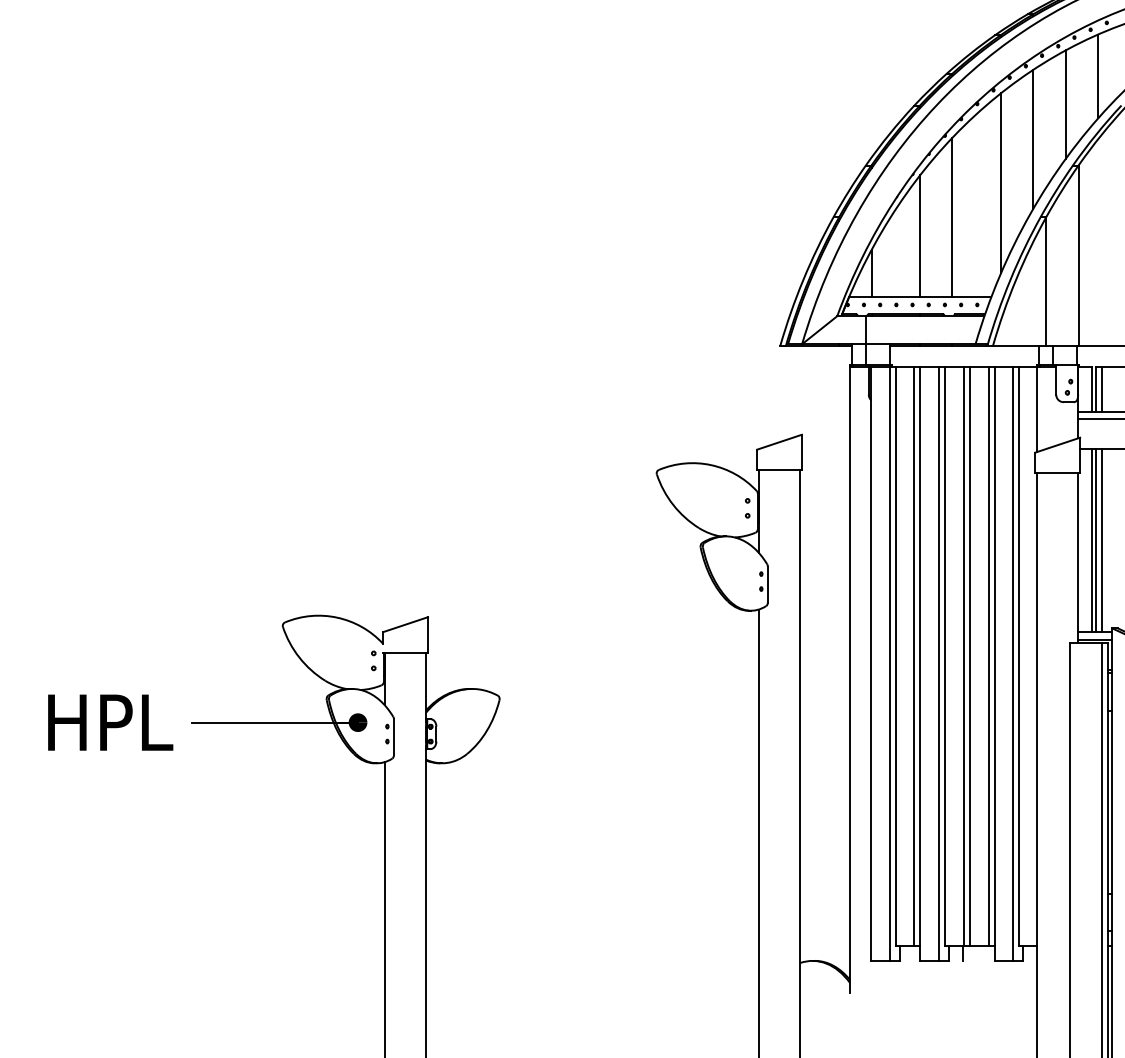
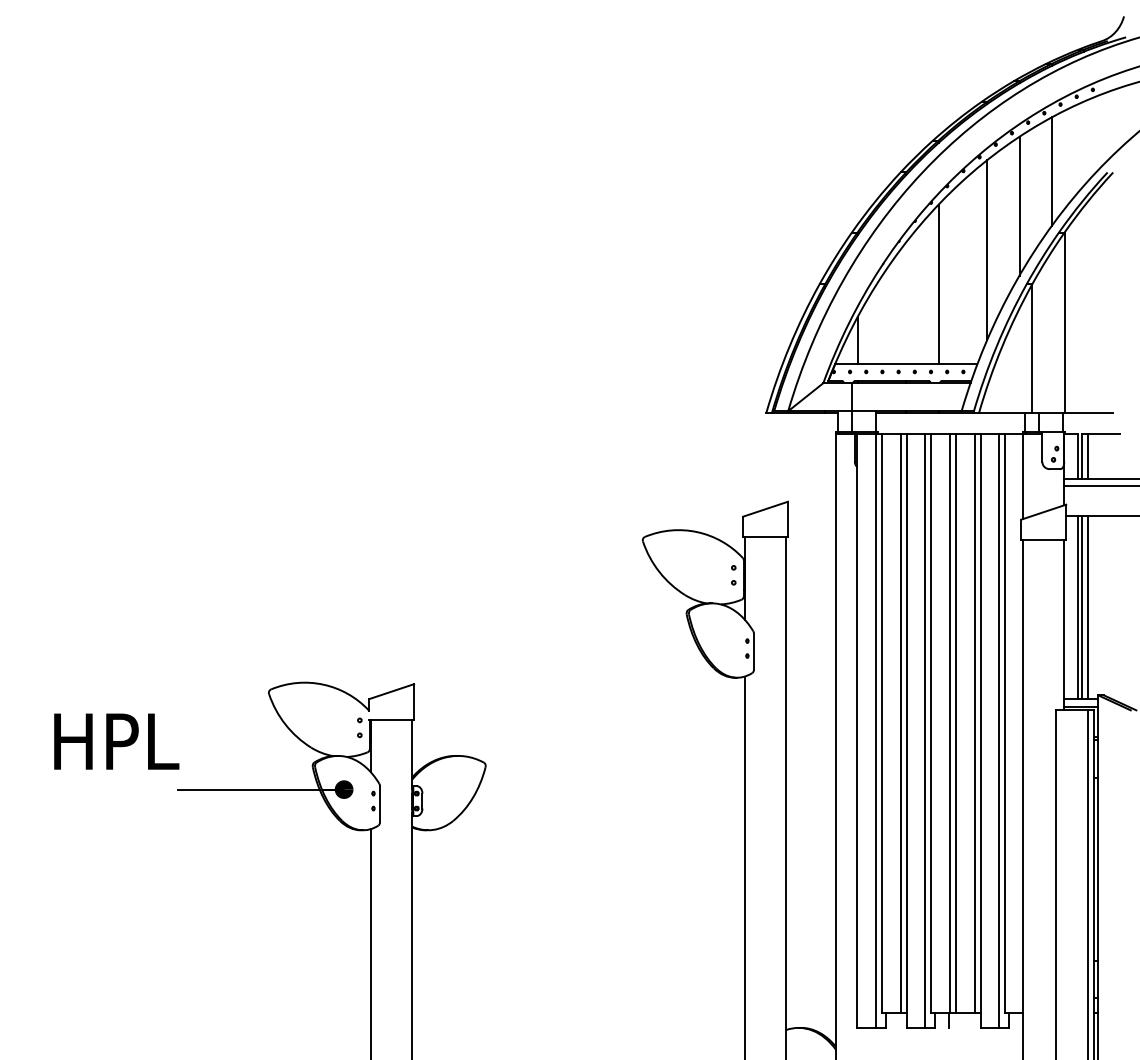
line: (1098, 76) -> (1084, 143), removed
line: (920, 236) -> (906, 303), removed
text: (110, 722) -> (116, 741), moved

